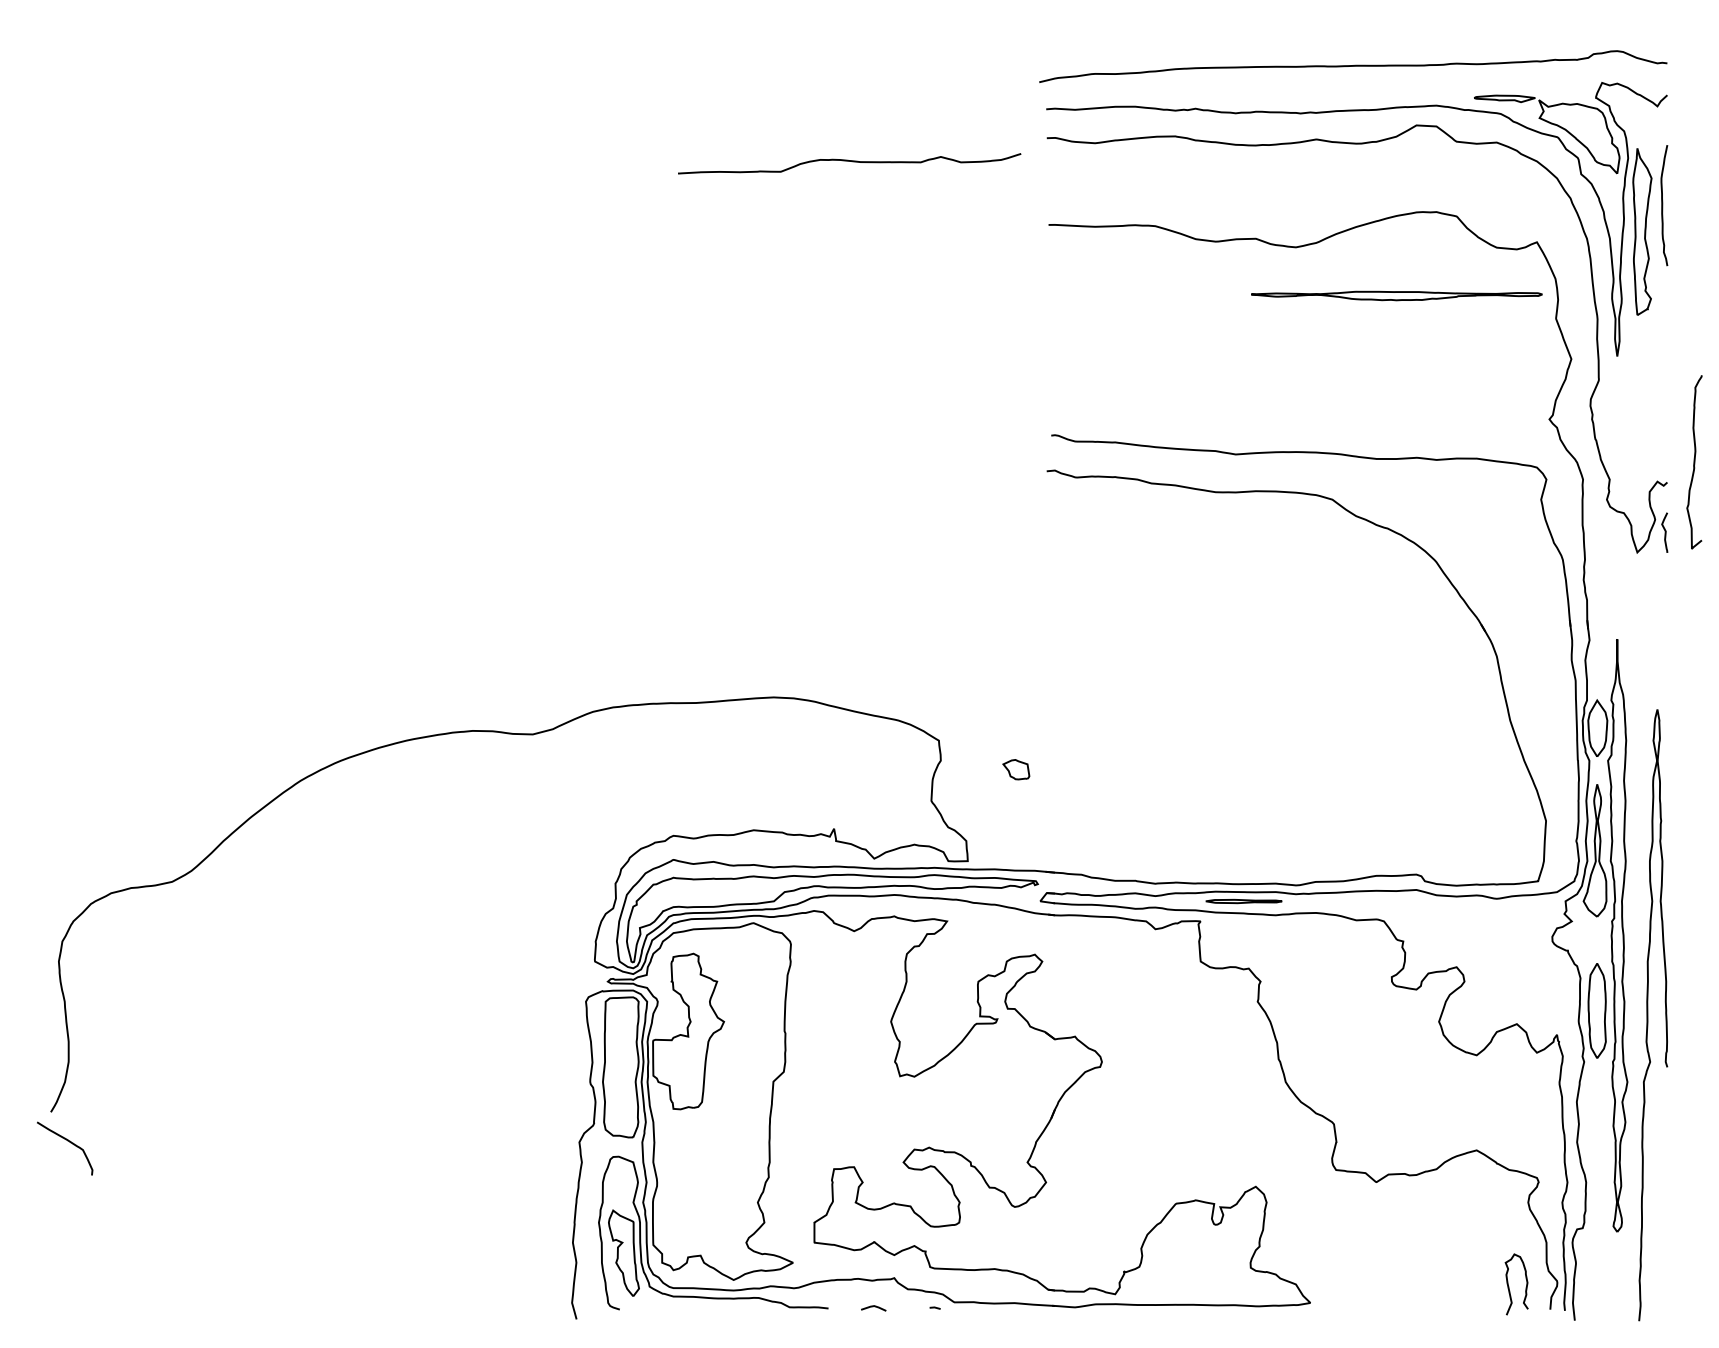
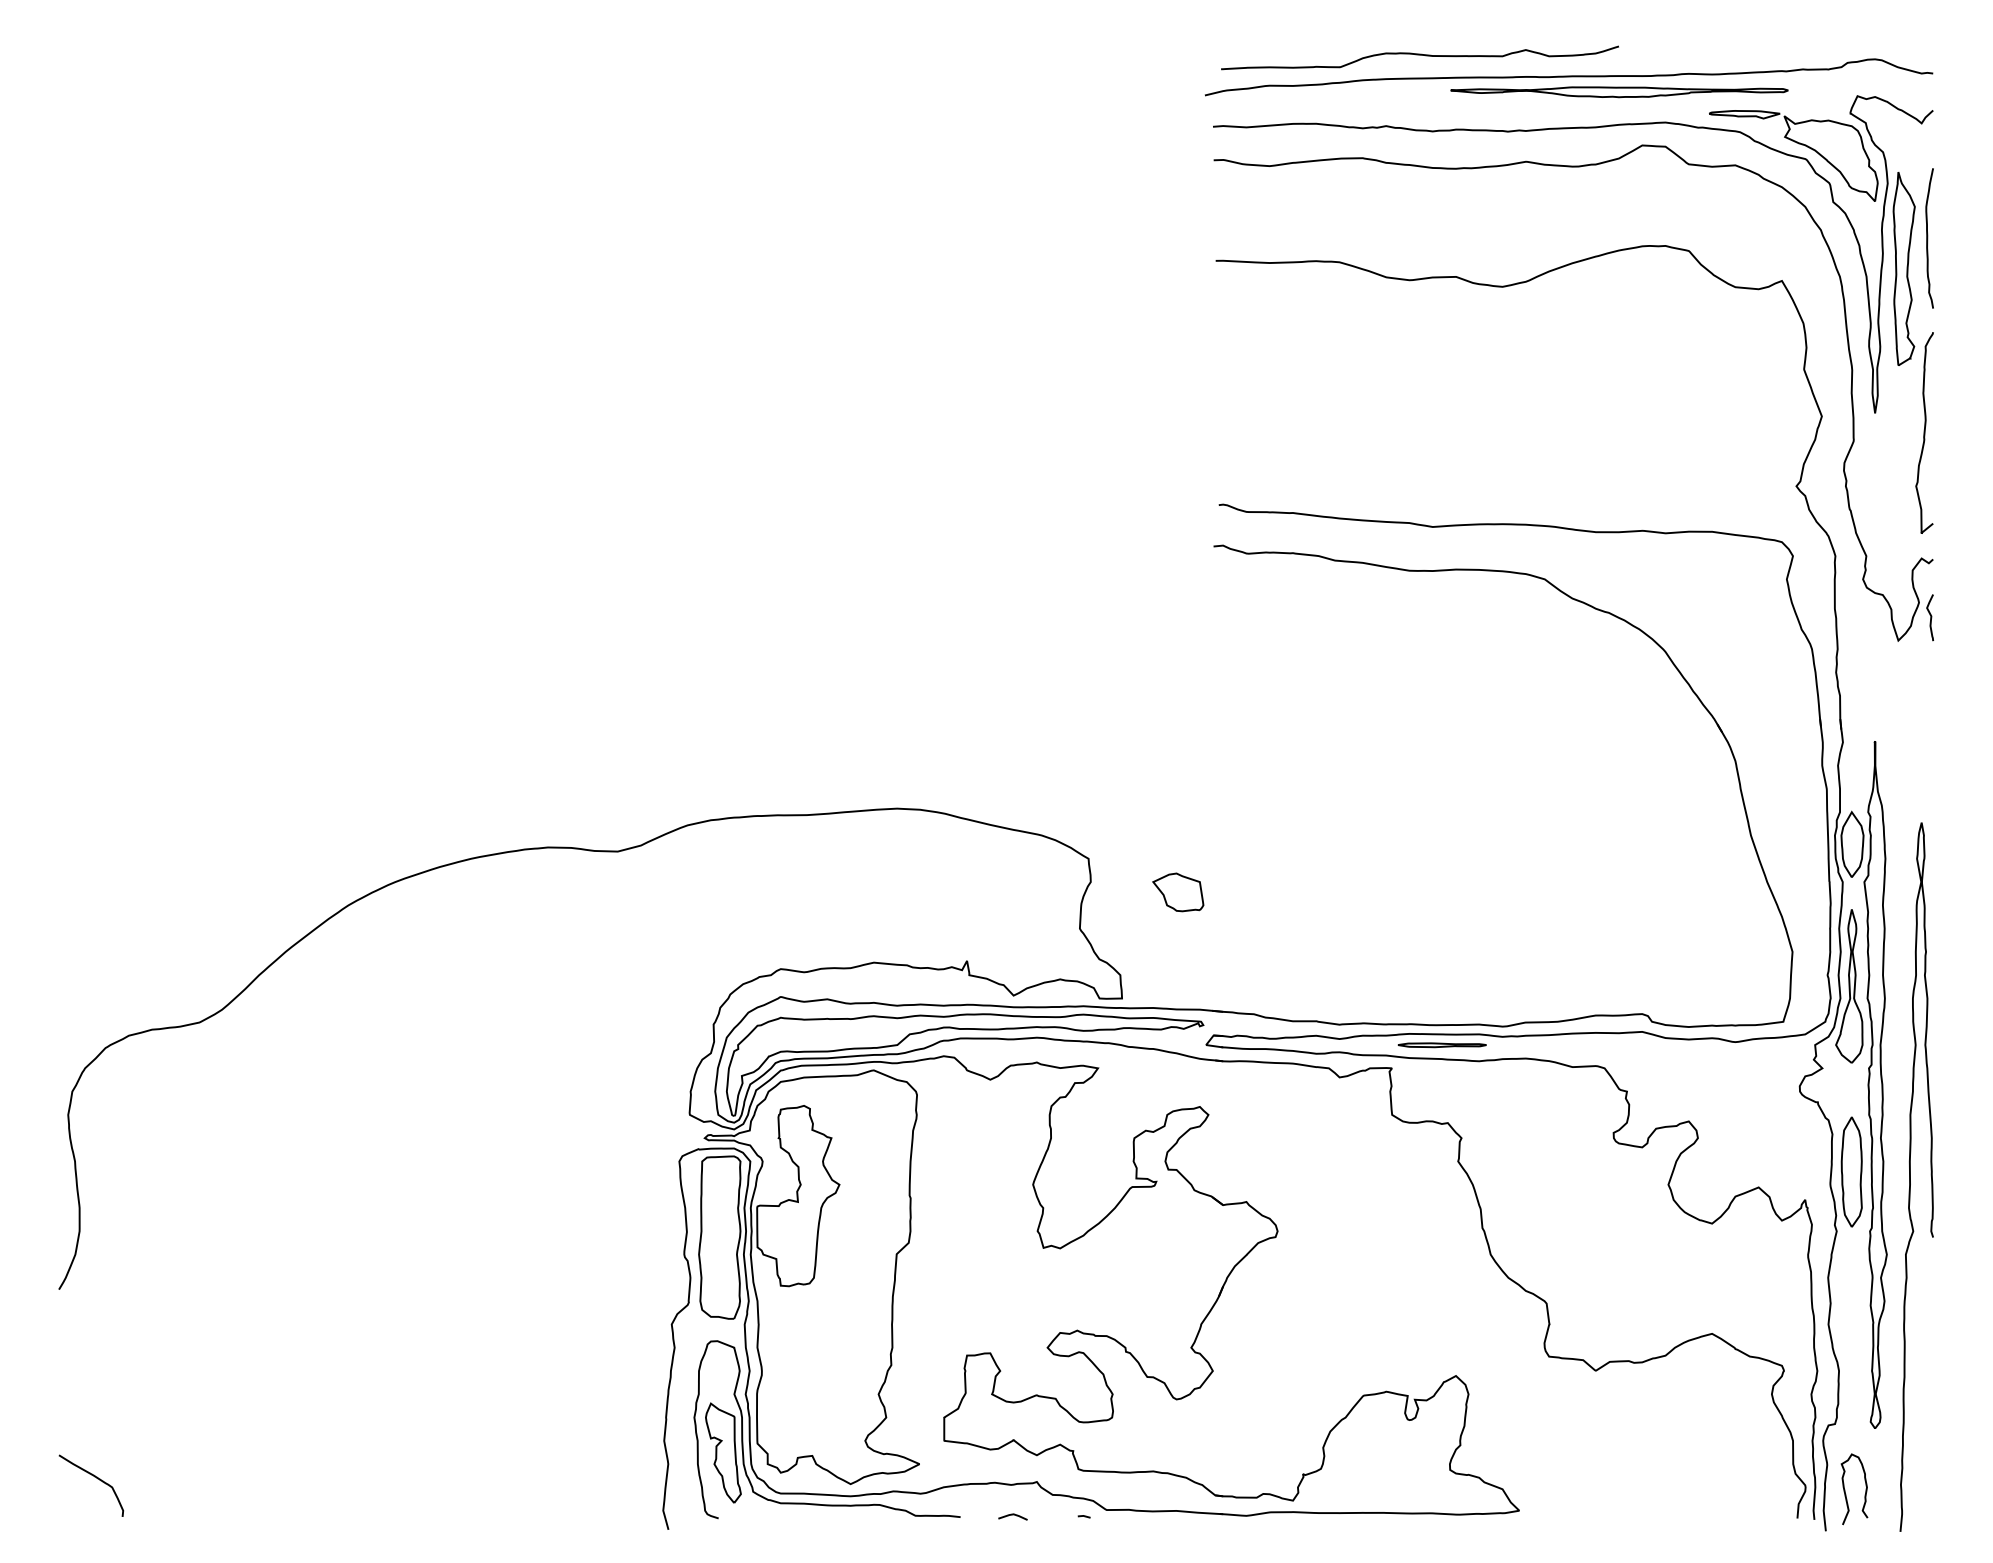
curve: (849, 161) -> (1419, 55), moved
part: (1396, 296) -> (1619, 92), moved
curve: (1694, 461) -> (1924, 432), moved
part: (1016, 769) -> (1178, 892), size x1.67
curve: (70, 1143) -> (97, 1479), moved
curve: (1508, 1284) -> (1845, 1489), moved

